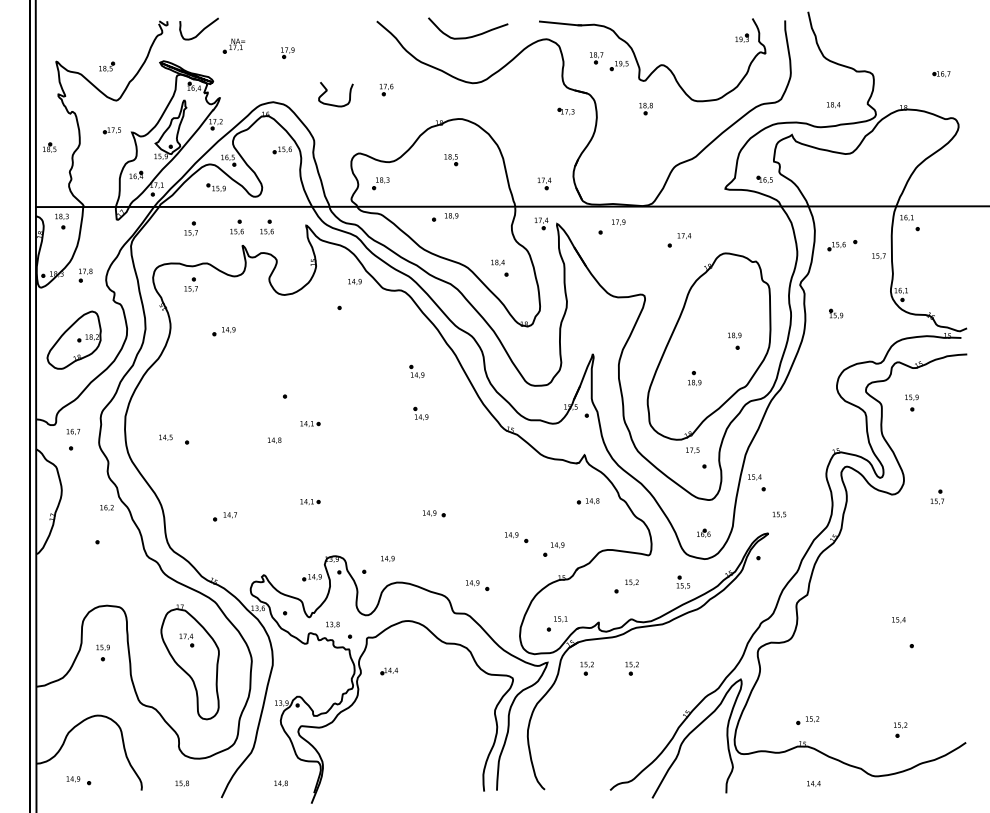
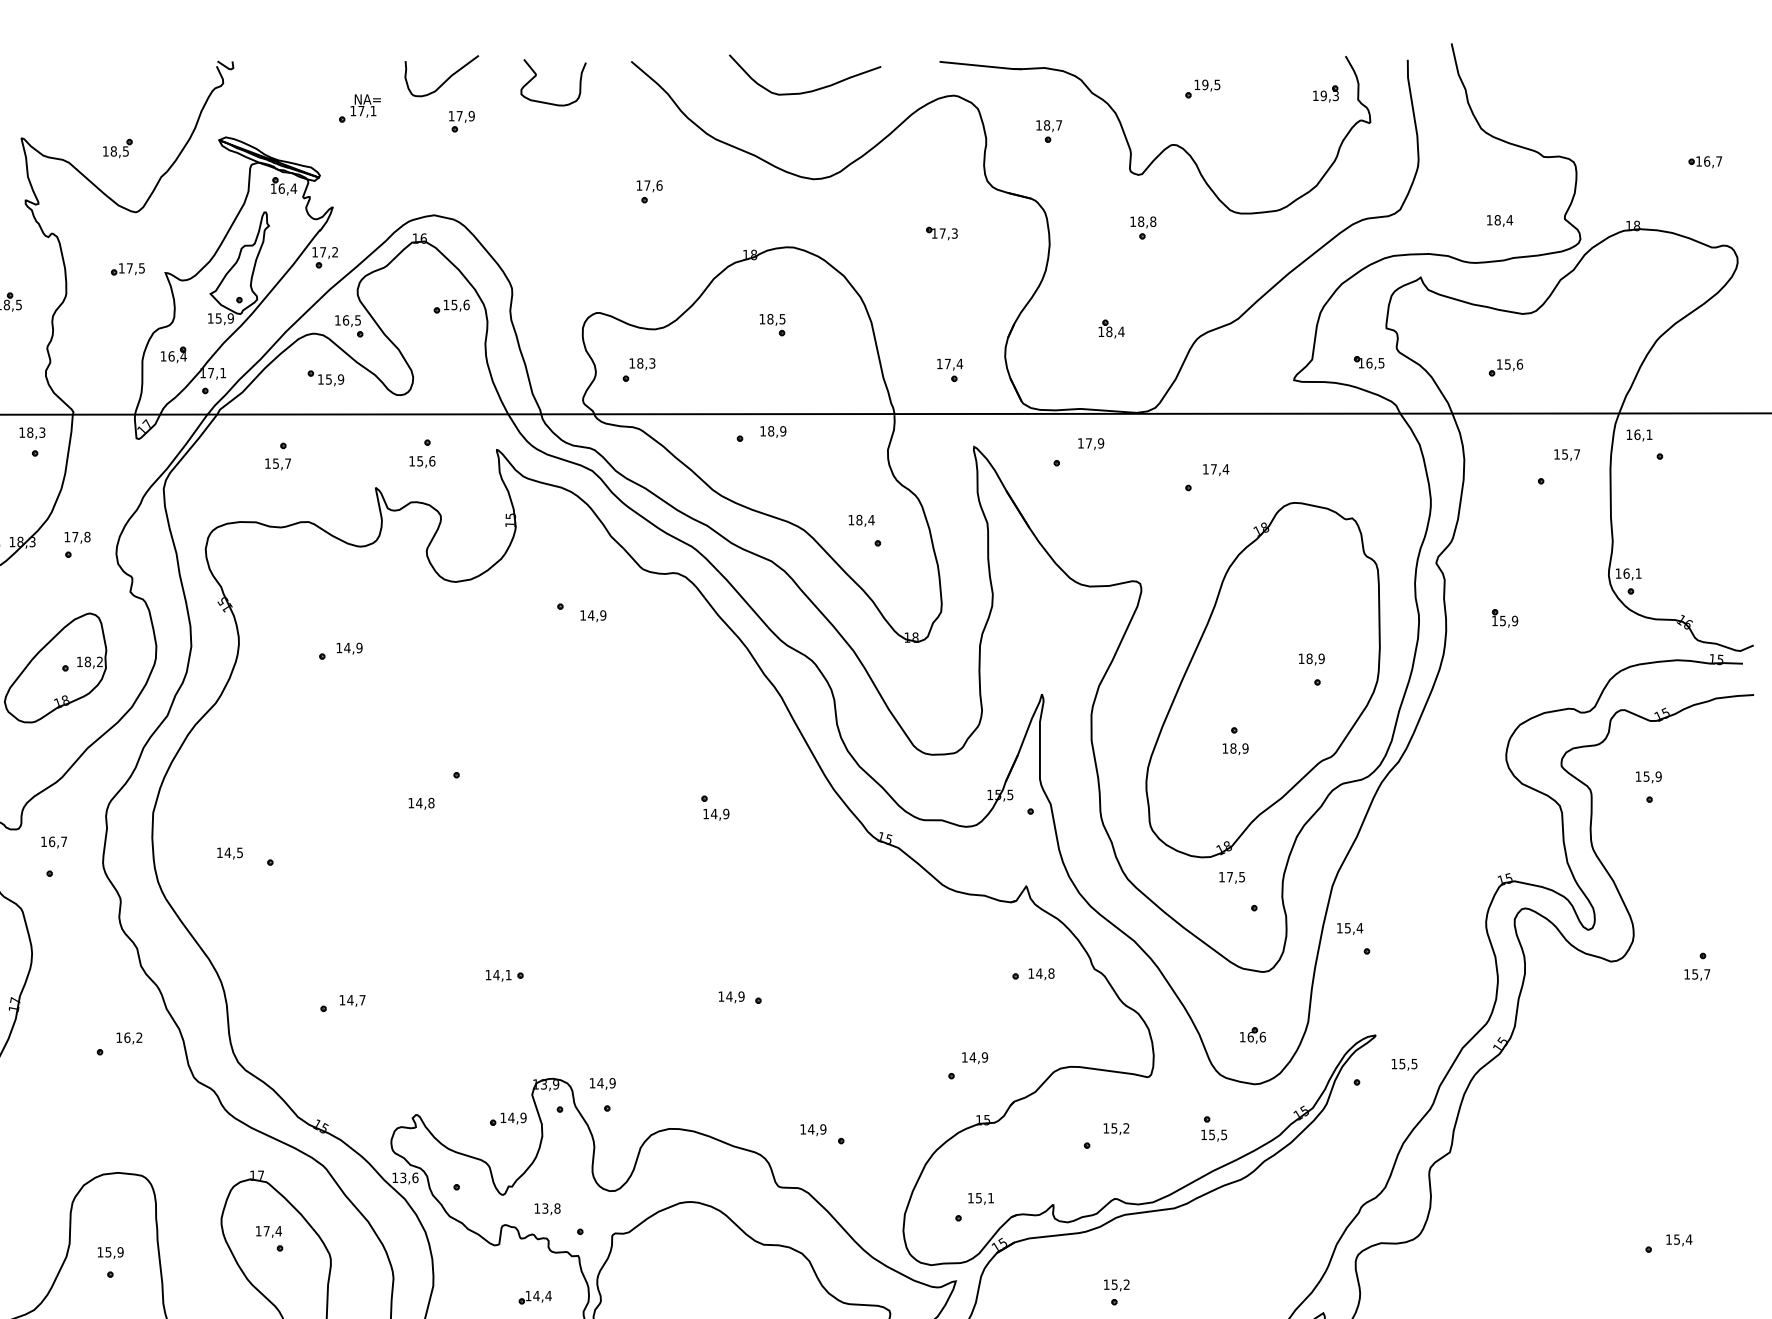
curve: (201, 30) -> (446, 78), moved
part: (618, 66) -> (1201, 90), moved
curve: (327, 91) -> (537, 77), moved
part: (565, 111) -> (940, 233), moved
part: (629, 161) -> (1111, 328), added
part: (541, 223) -> (944, 446), removed
part: (236, 226) -> (364, 451), removed
part: (836, 246) -> (1505, 368), moved
text: (878, 256) -> (1566, 455), moved
text: (354, 281) -> (592, 615), moved
part: (190, 284) -> (276, 562), removed
part: (416, 371) -> (706, 727), removed
part: (310, 423) -> (505, 826), removed
text: (274, 440) -> (421, 803), moved
text: (106, 507) -> (128, 1037), moved
text: (779, 514) -> (1404, 1064), moved
part: (516, 537) -> (896, 1043), removed
text: (387, 558) -> (602, 1083), moved
text: (898, 620) -> (1678, 1240), moved
part: (586, 668) -> (1029, 1292), removed
part: (388, 671) -> (533, 1298), moved

